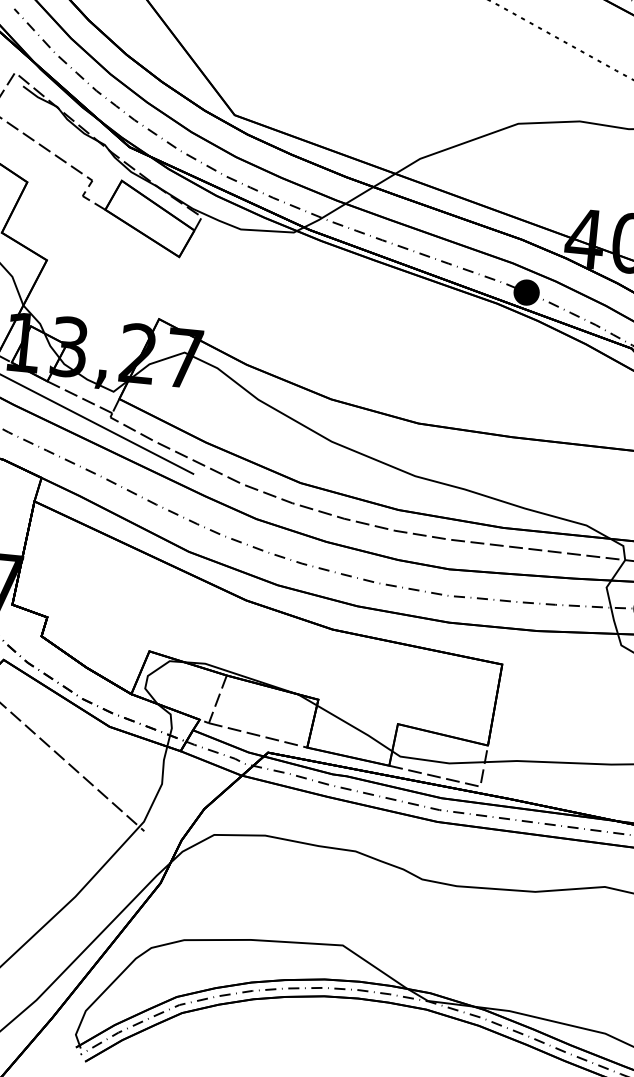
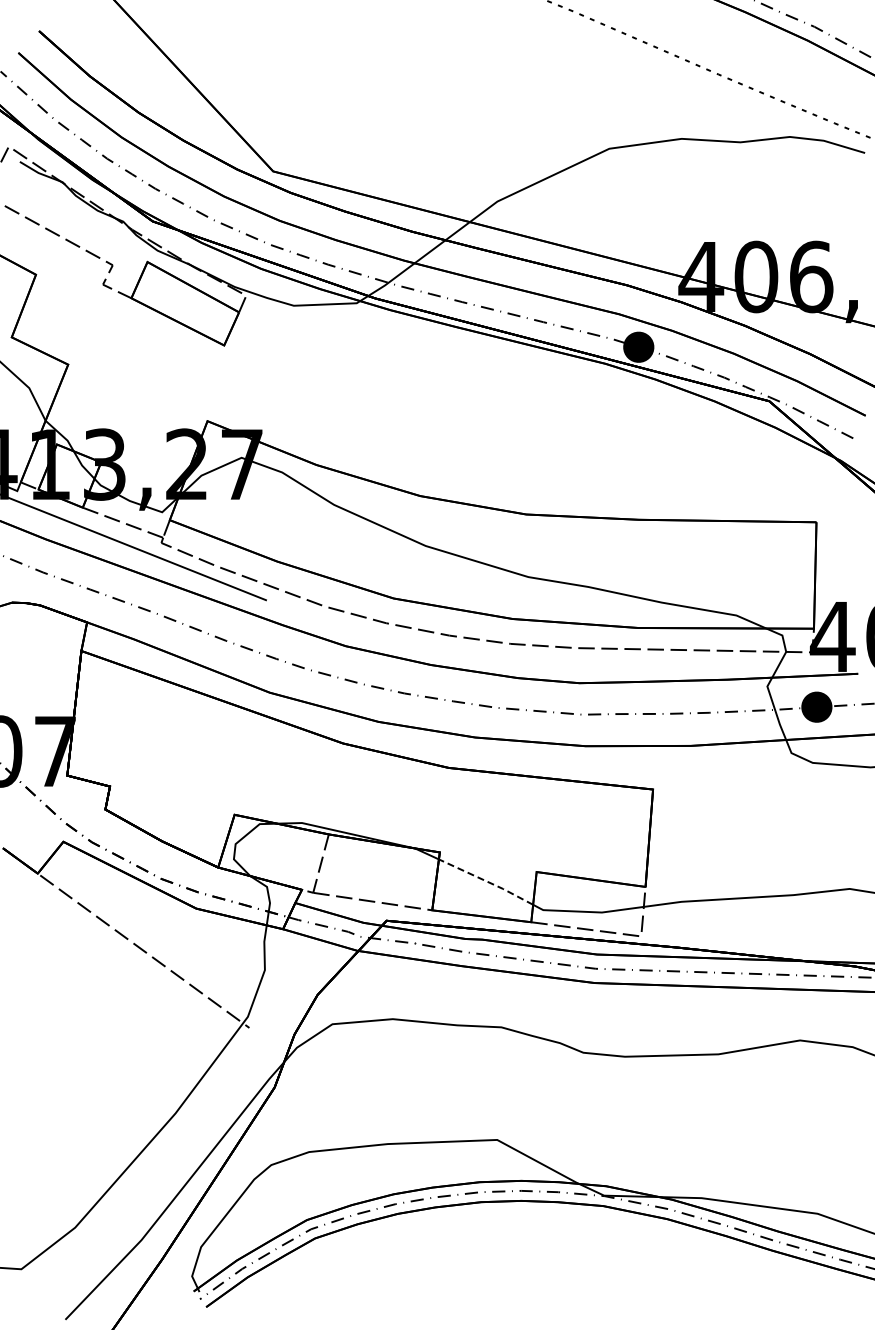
line: (355, 727) -> (486, 881), solid -> dashed

